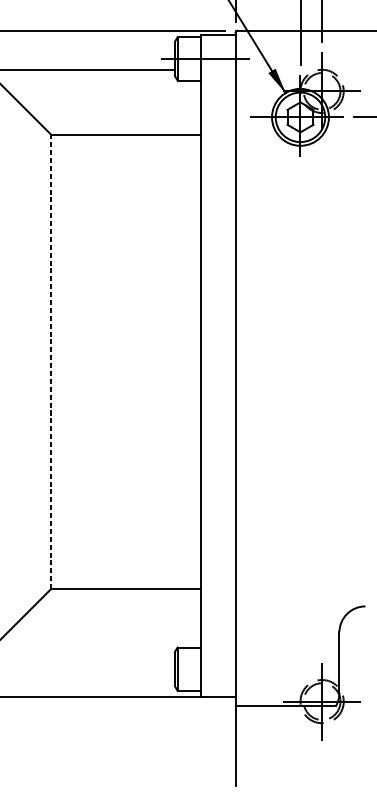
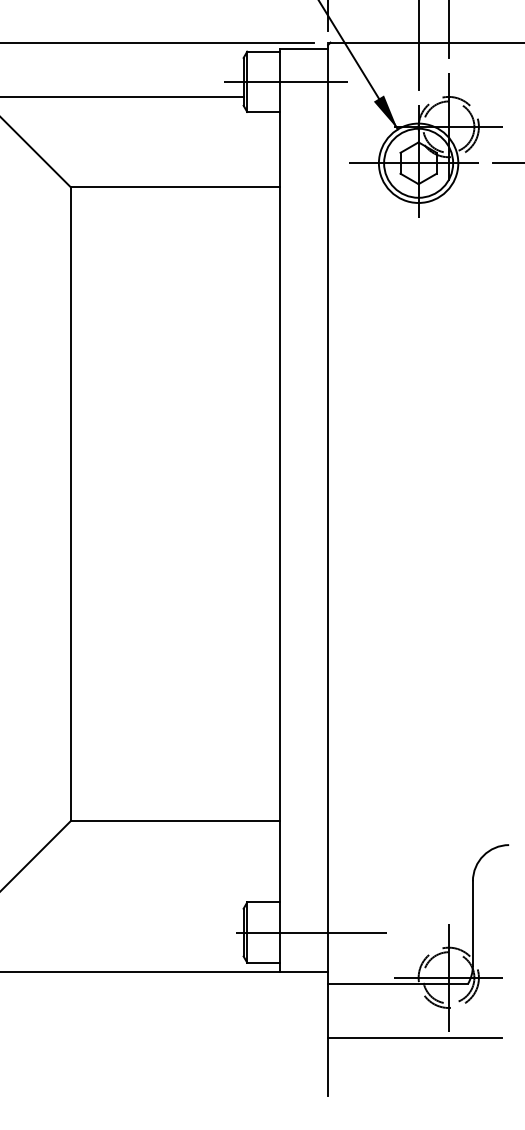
line: (50, 362) -> (70, 504), dashed -> solid
line: (217, 669) -> (303, 932), added
line: (298, 745) -> (415, 1038), added

